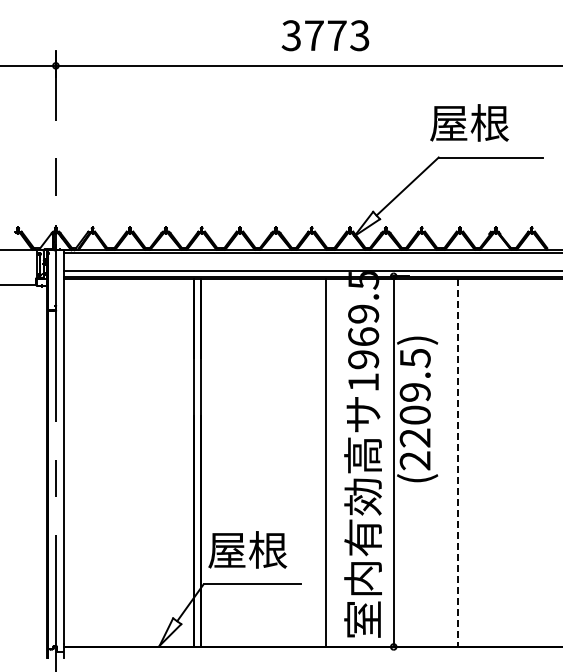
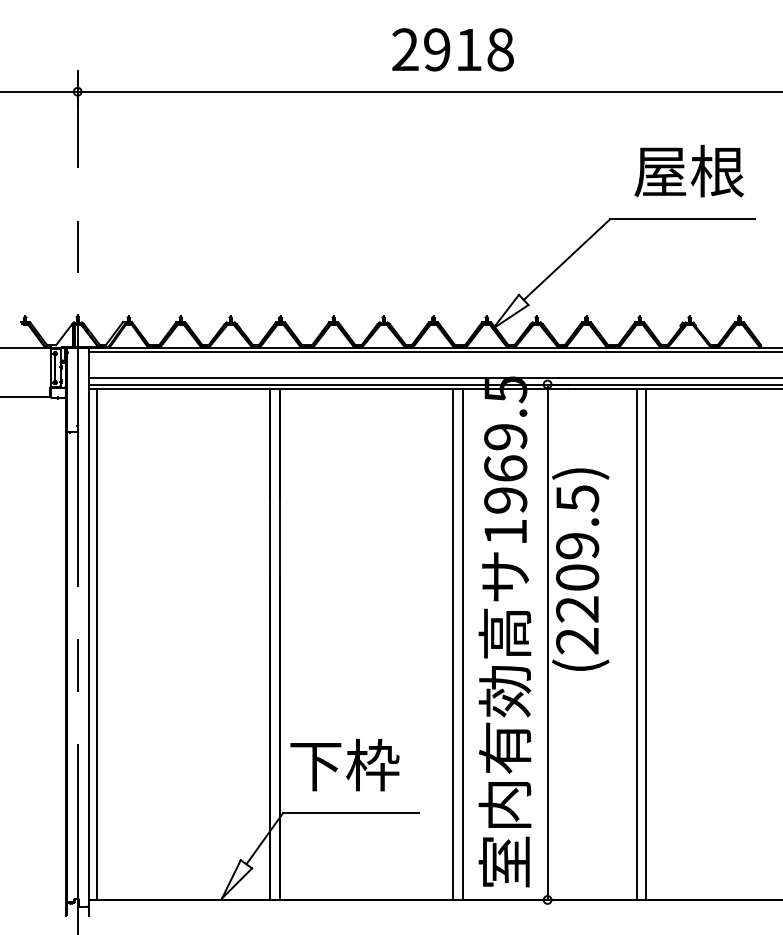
text: (325, 35) -> (452, 49), 3773 -> 2918
text: (469, 122) -> (689, 170), moved
line: (69, 462) -> (96, 643), added
line: (333, 462) -> (463, 643), added
line: (464, 462) -> (646, 643), added
line: (457, 463) -> (636, 644), dashed -> solid
text: (247, 549) -> (344, 764), 屋根 -> 下枠

